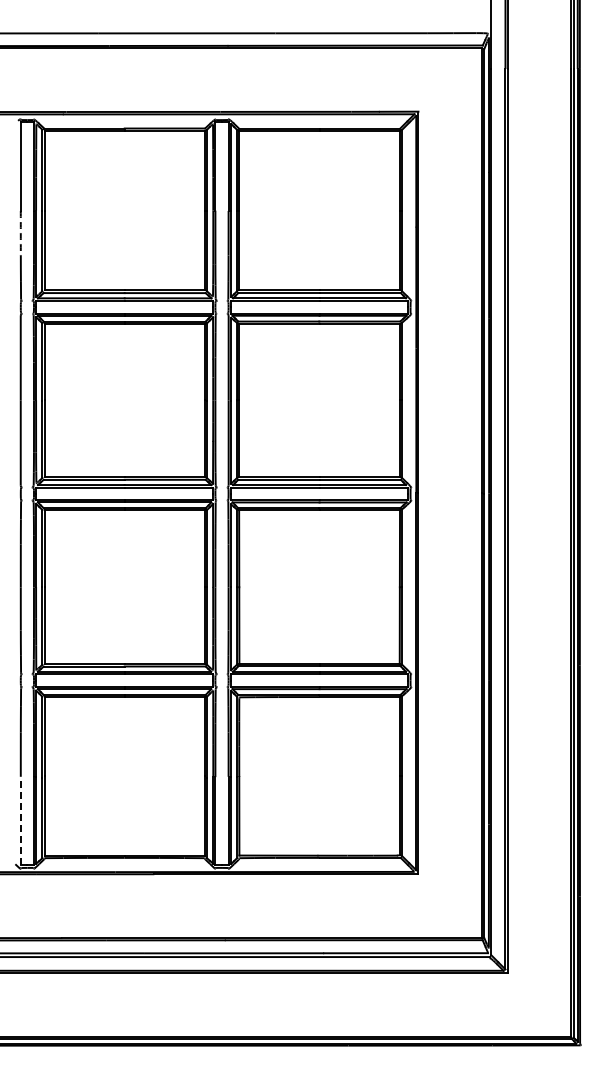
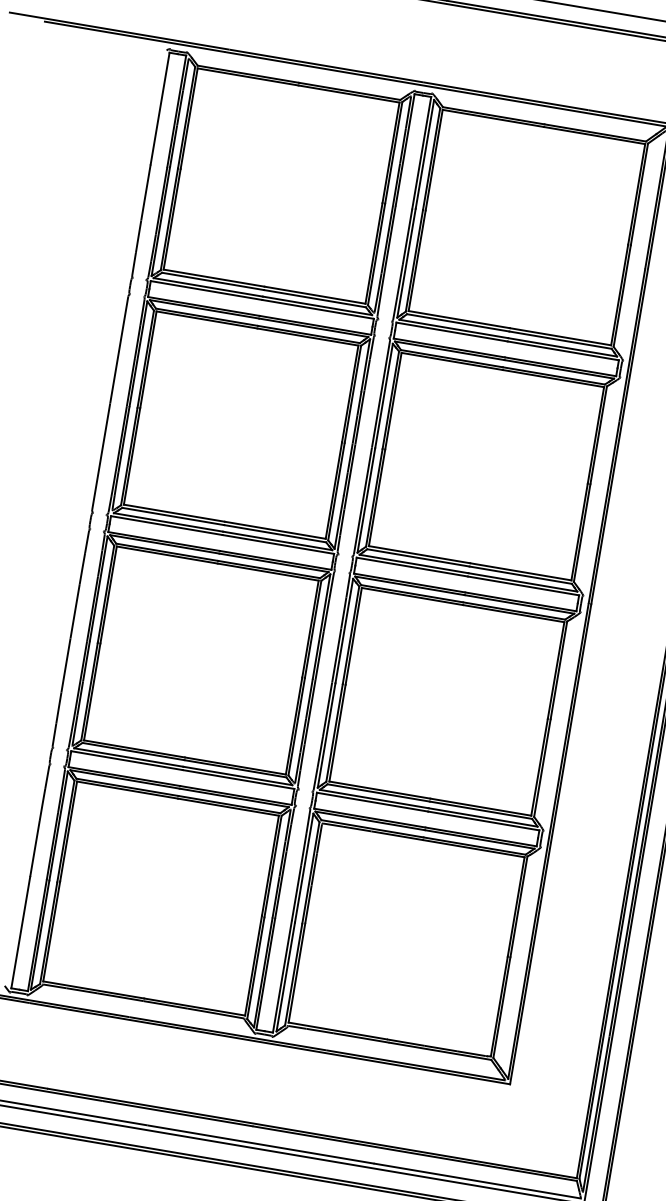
arc: (20, 233) -> (145, 192), dashed -> solid
line: (20, 820) -> (20, 931), dashed -> solid

